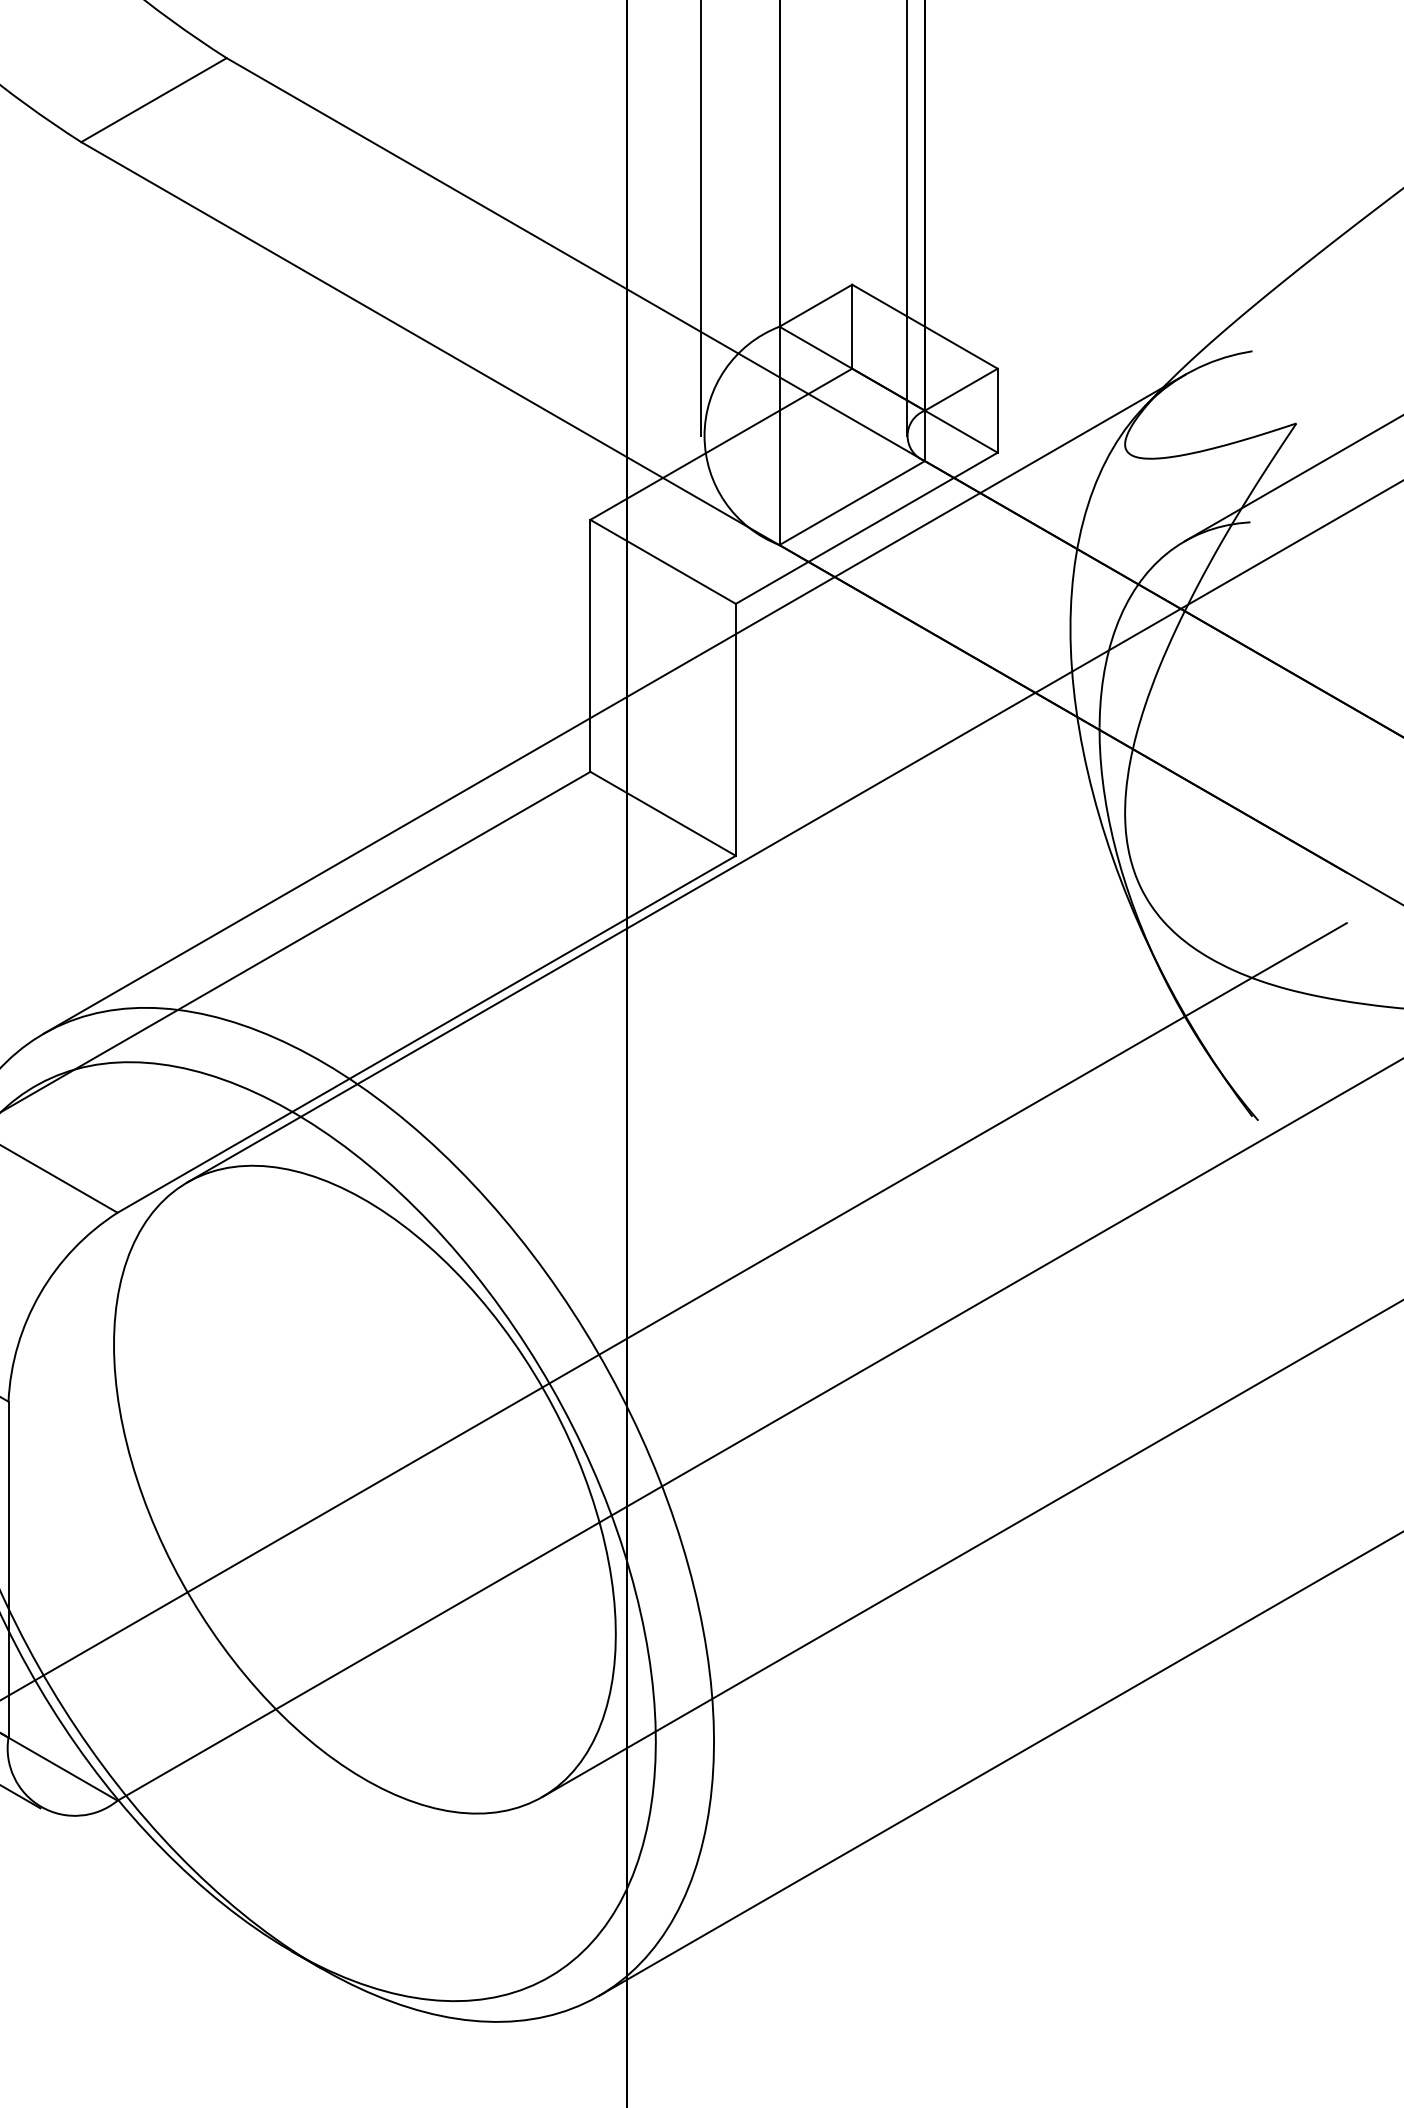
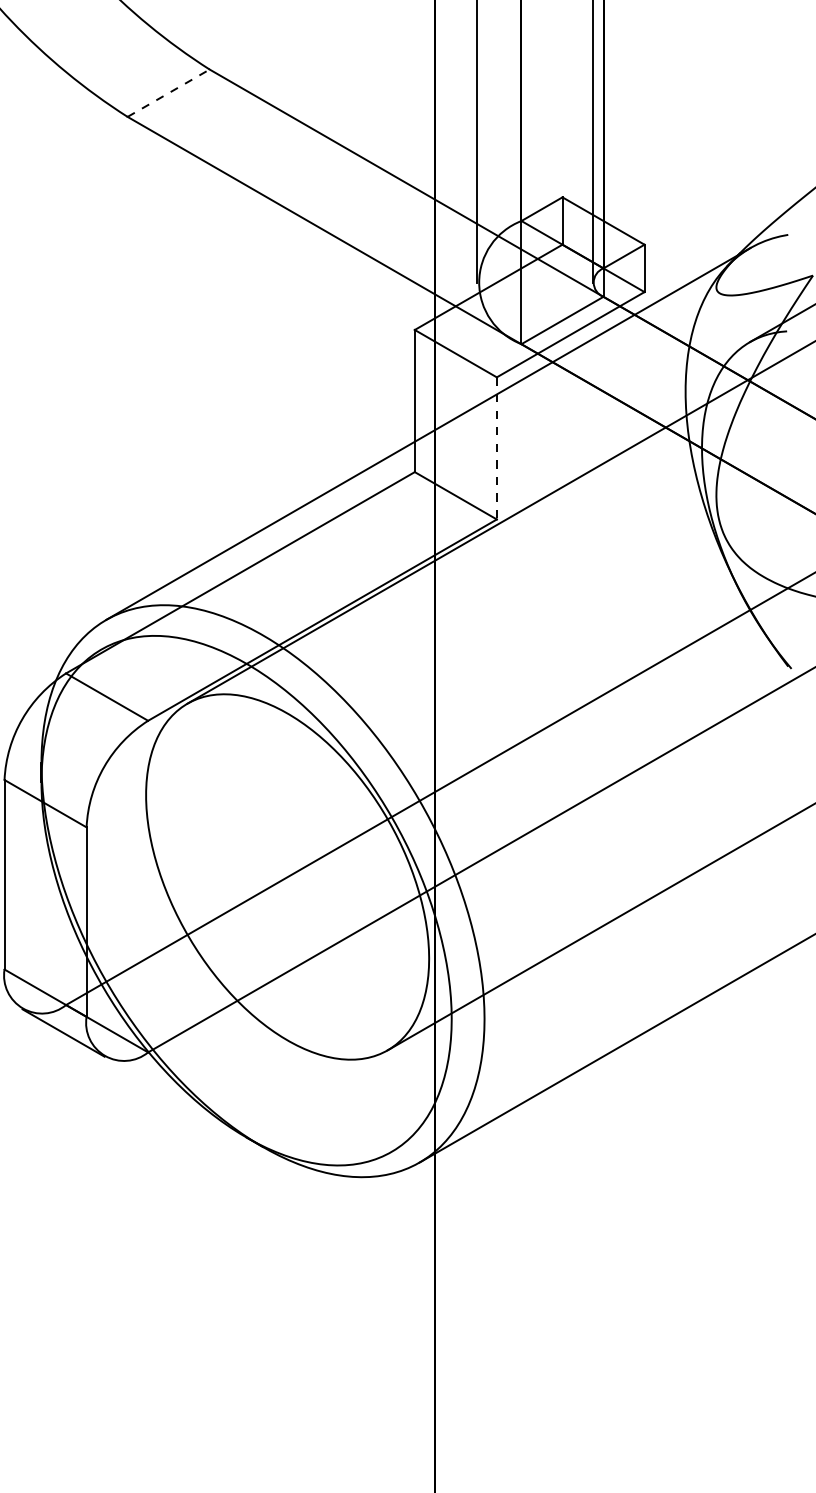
line: (155, 98) -> (169, 92), solid -> dashed
line: (735, 730) -> (496, 448), solid -> dashed

